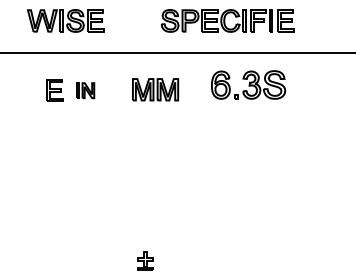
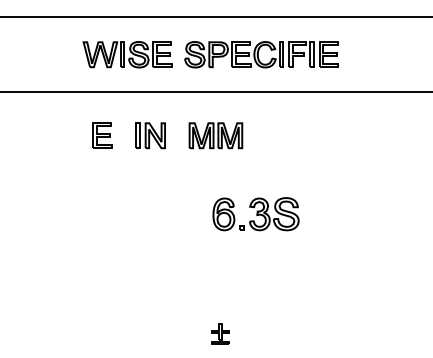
part: (227, 20) -> (261, 54), moved
part: (248, 85) -> (255, 214), moved
part: (155, 89) -> (215, 135), moved
part: (54, 90) -> (102, 135), moved
part: (85, 90) -> (150, 135), size x1.43

